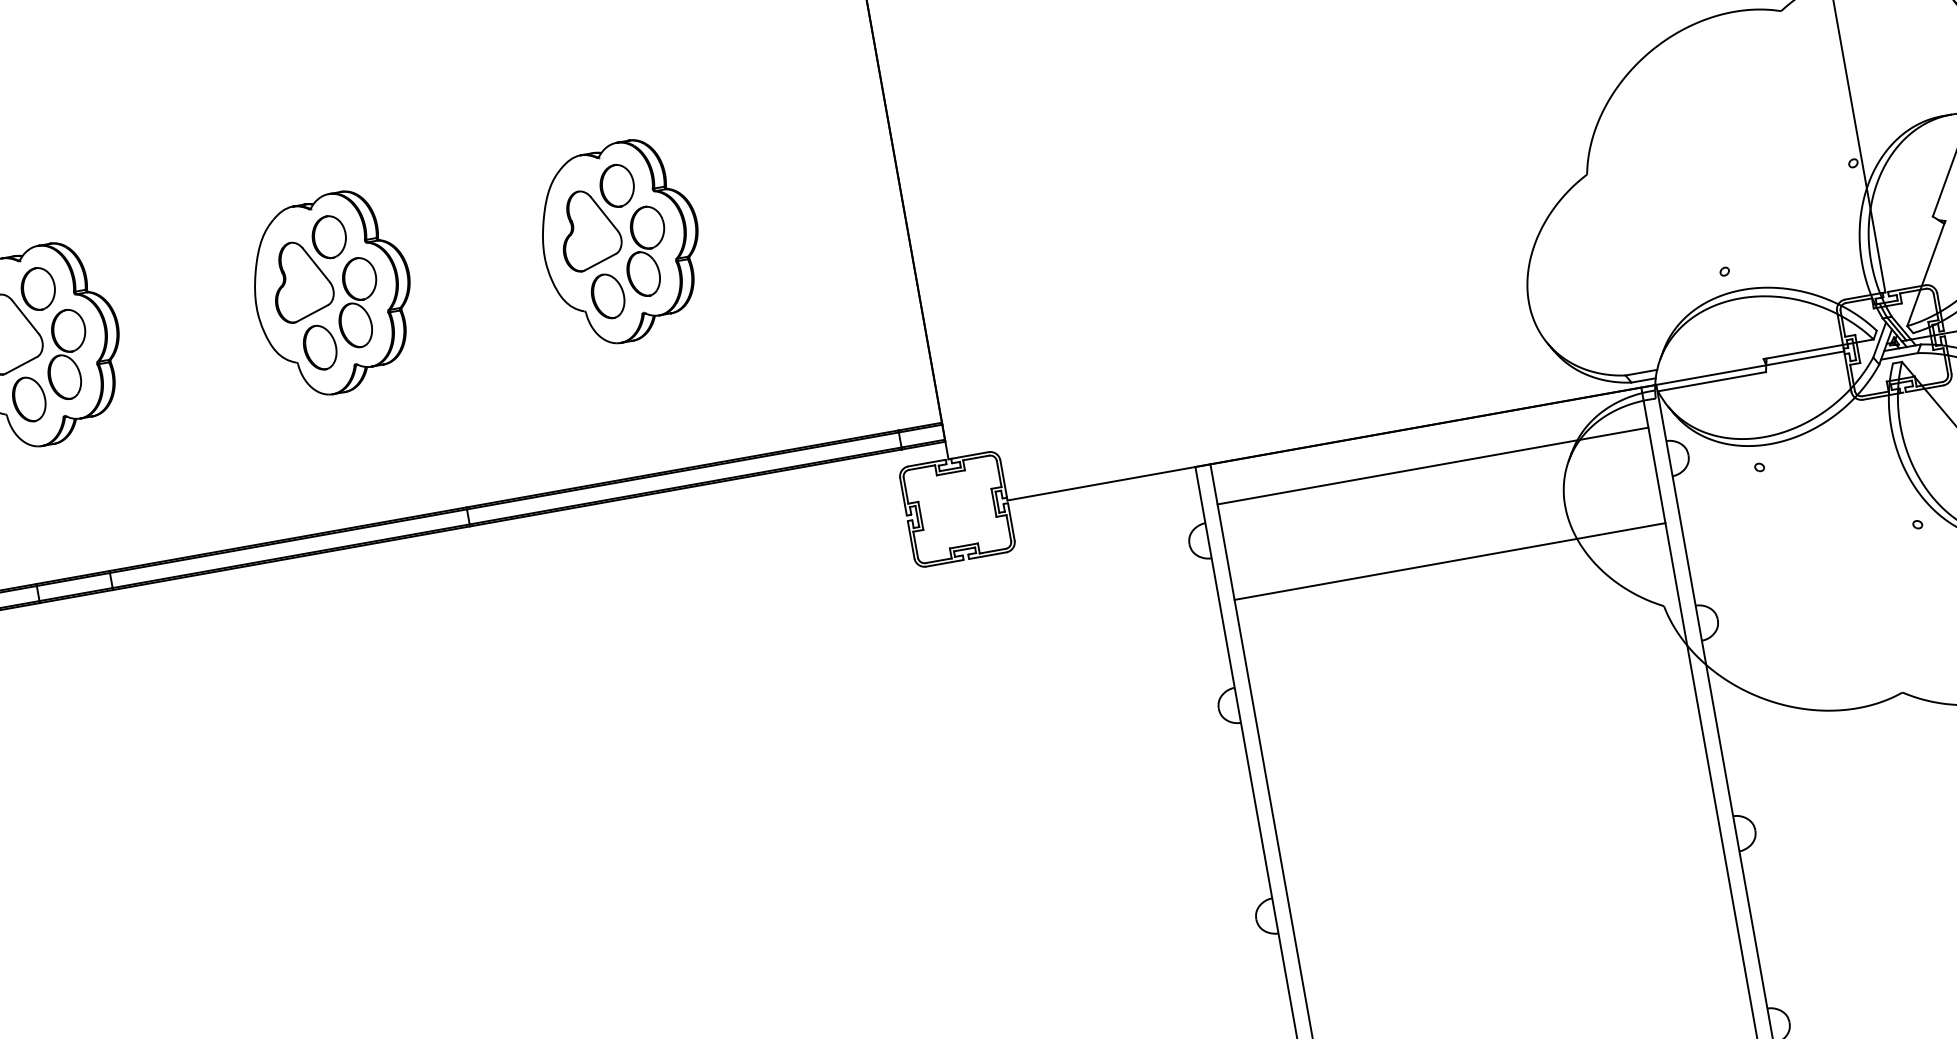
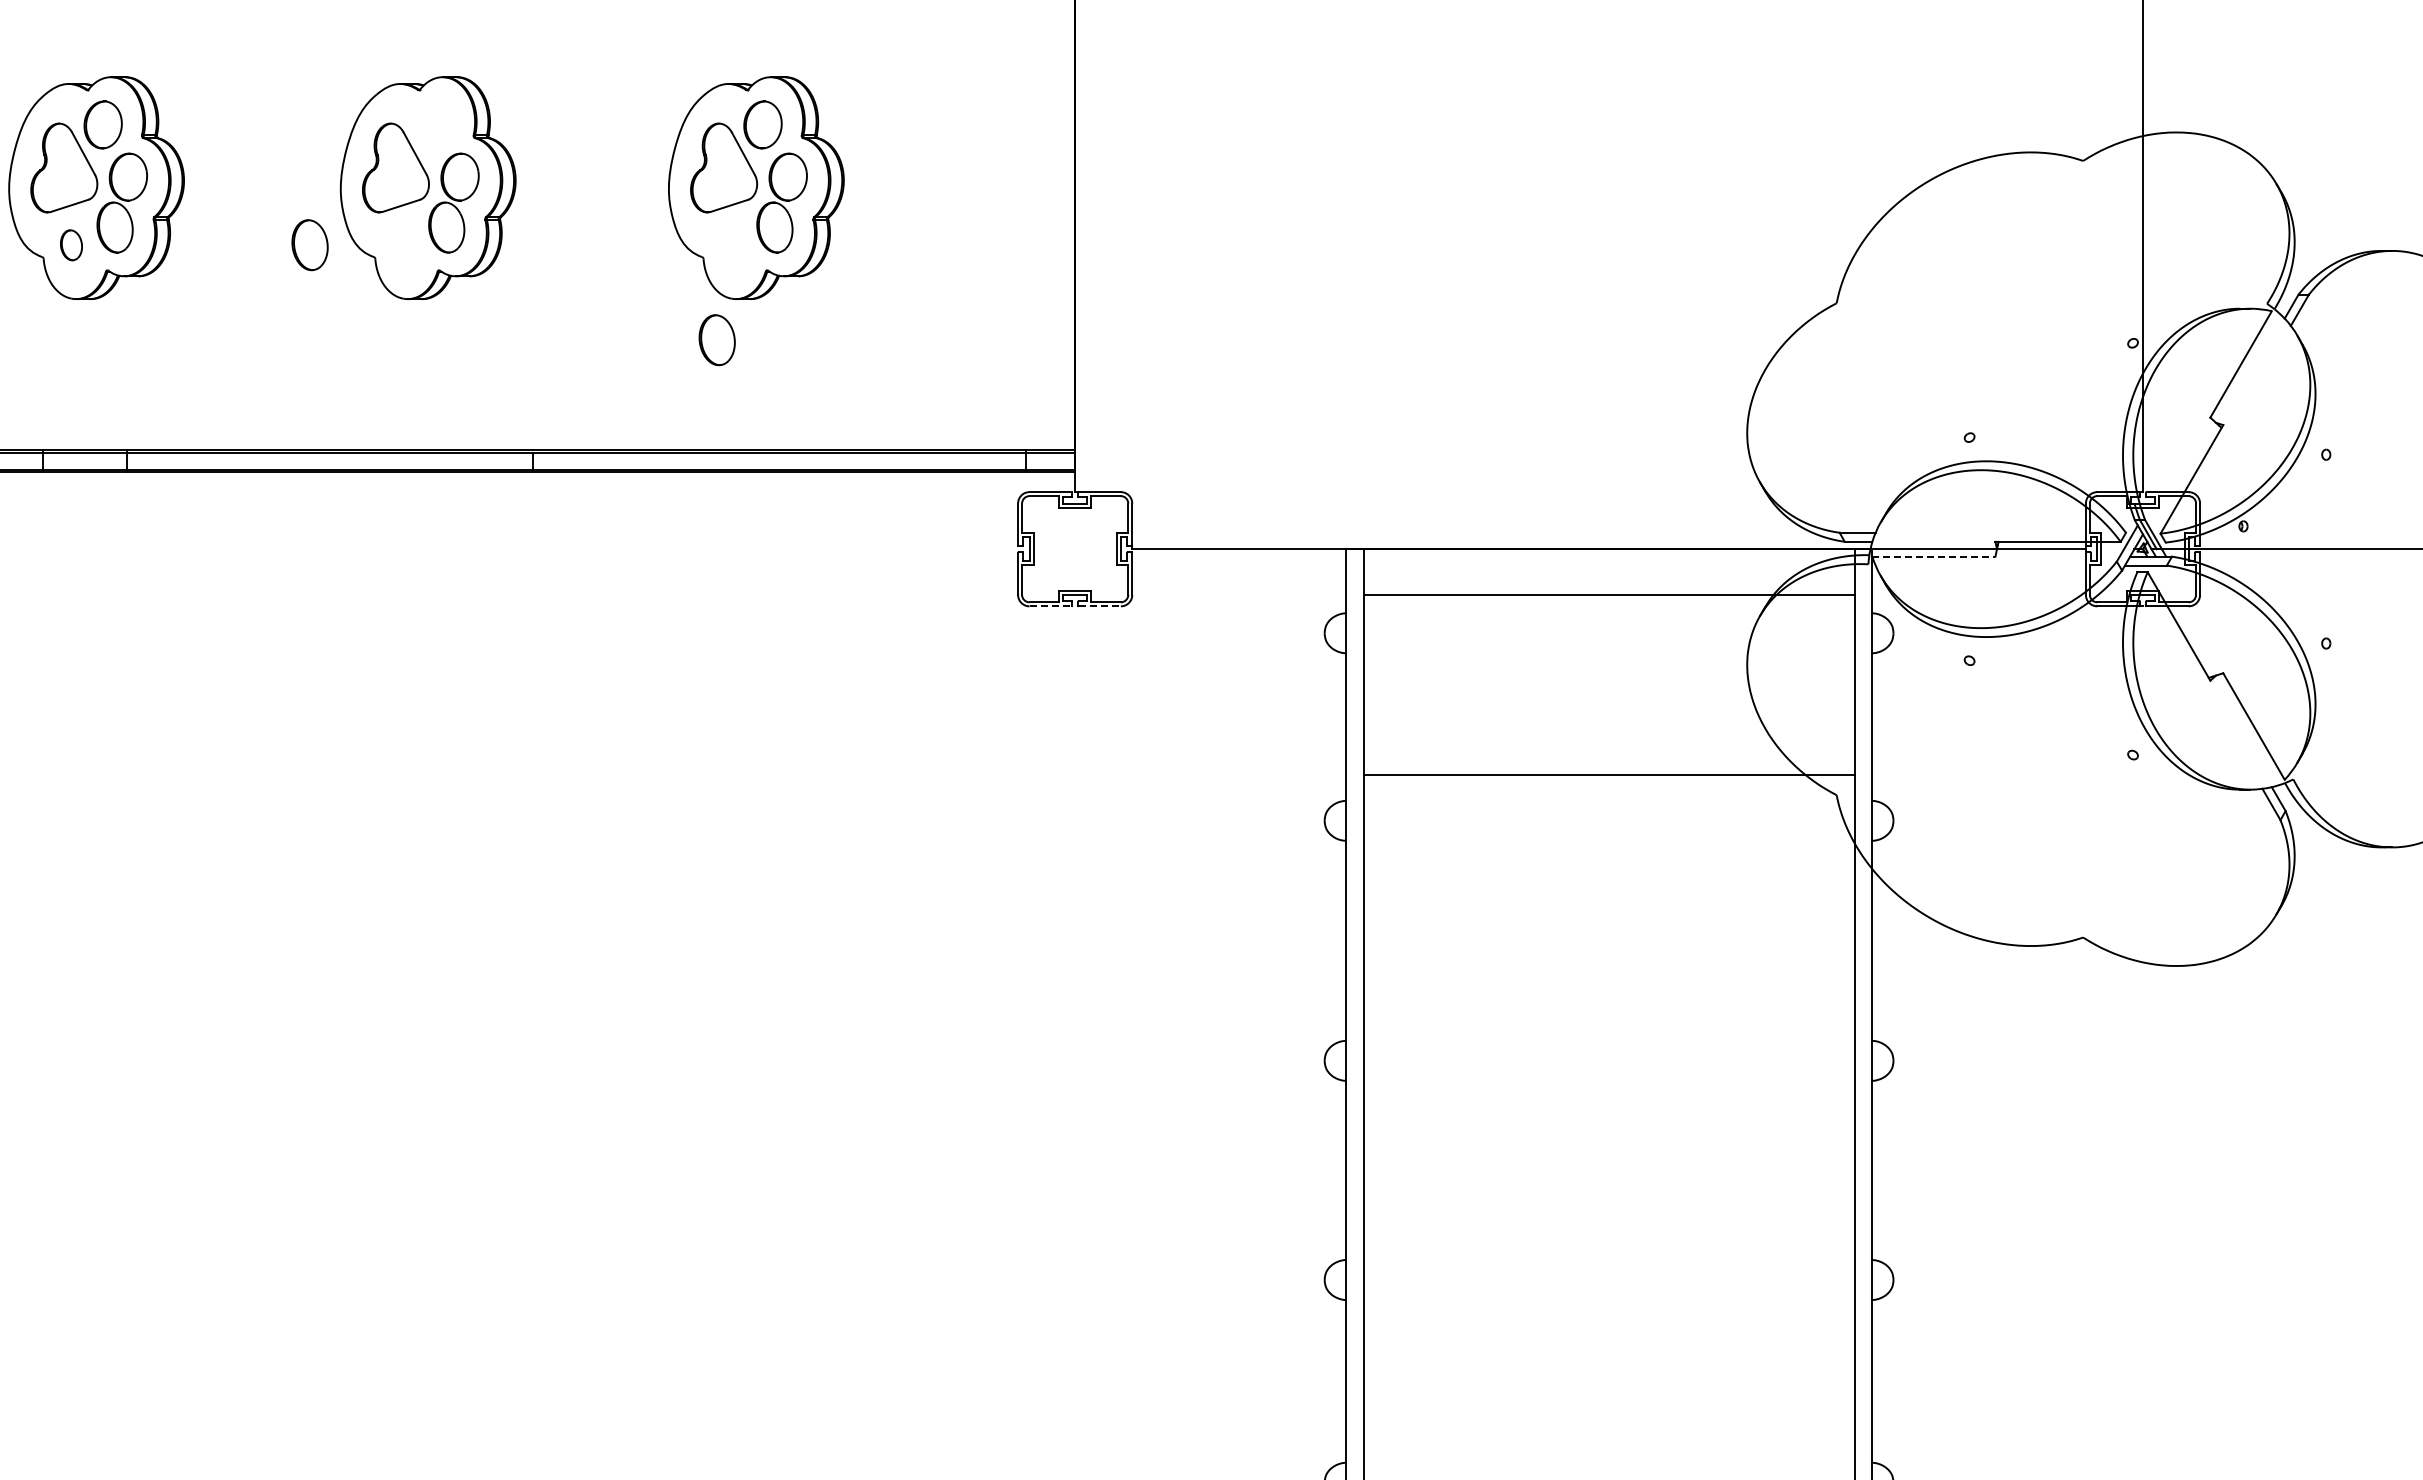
part: (328, 236) -> (434, 124), removed
part: (607, 296) -> (716, 340), moved
part: (319, 348) -> (309, 245), moved
line: (1712, 381) -> (1934, 556), solid -> dashed
part: (29, 399) -> (71, 245), size x0.6
line: (988, 555) -> (1100, 606), solid -> dashed
line: (1449, 561) -> (1608, 774), moved
line: (945, 563) -> (1051, 606), solid -> dashed

